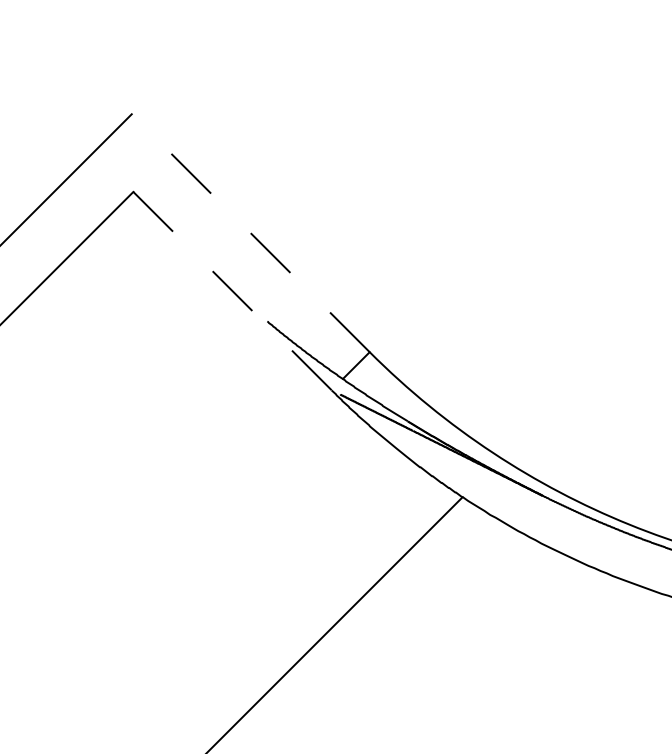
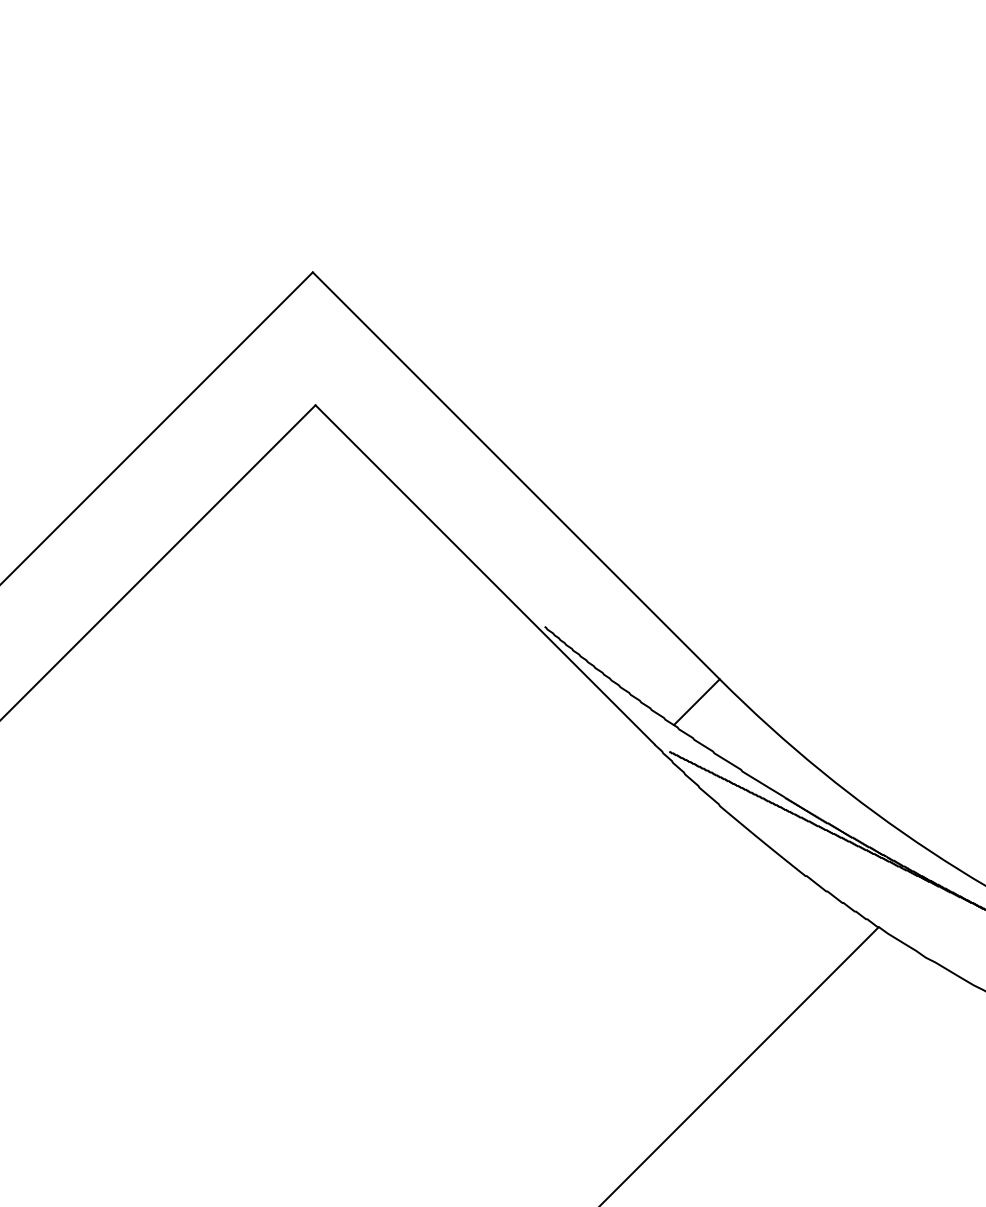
line: (250, 232) -> (515, 474), dashed -> solid
line: (232, 291) -> (485, 575), dashed -> solid

